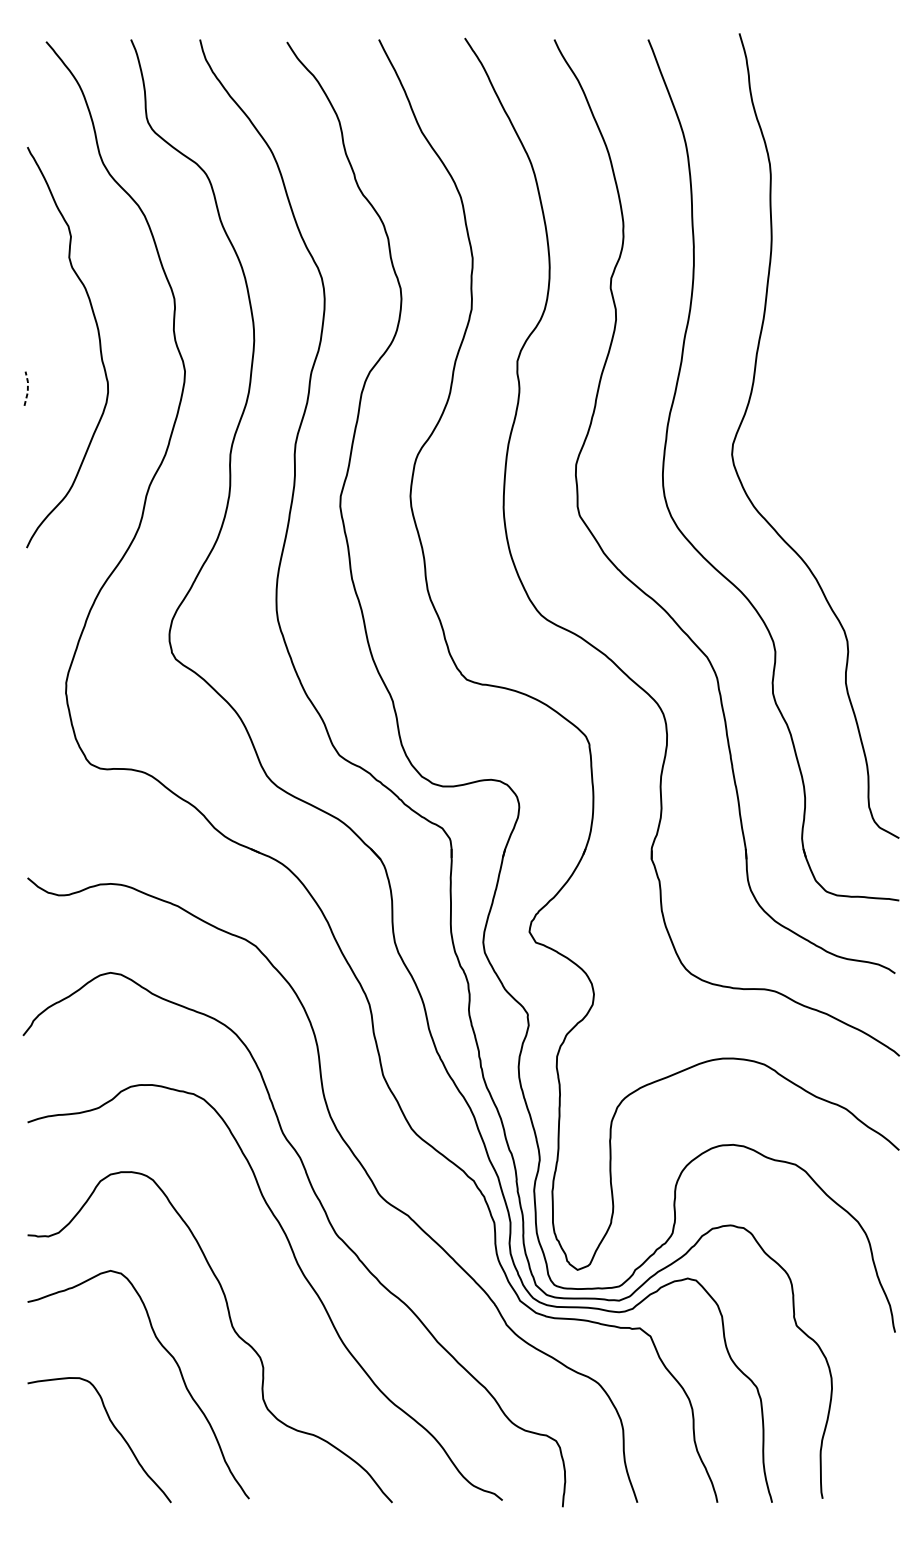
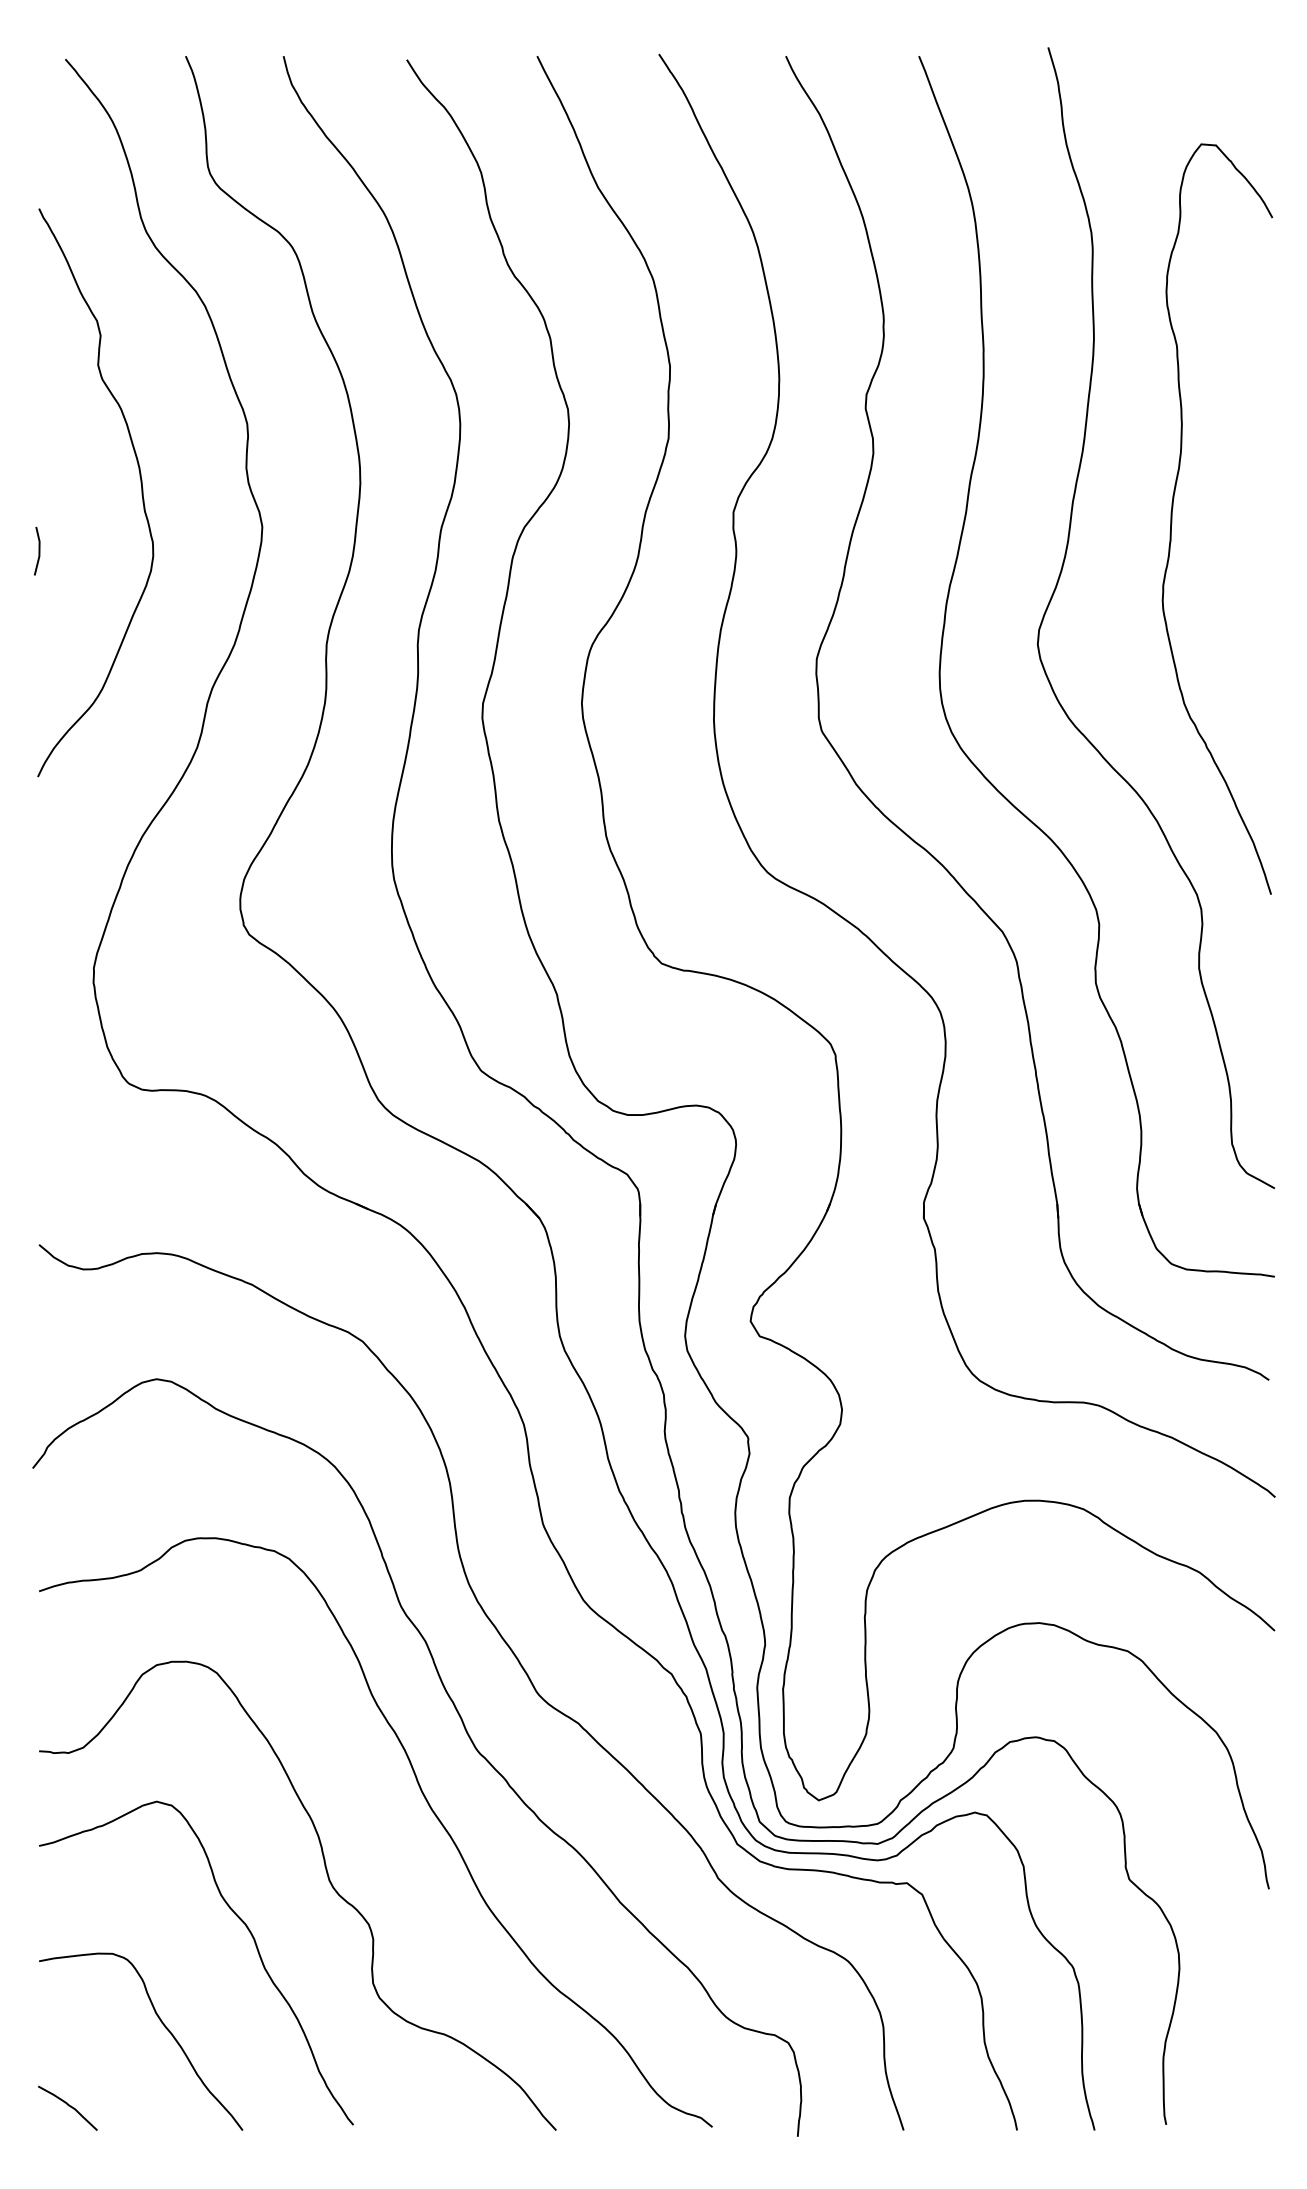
curve: (827, 365) -> (1172, 518), added
line: (27, 388) -> (39, 550), dashed -> solid
curve: (48, 1485) -> (68, 2106), added

